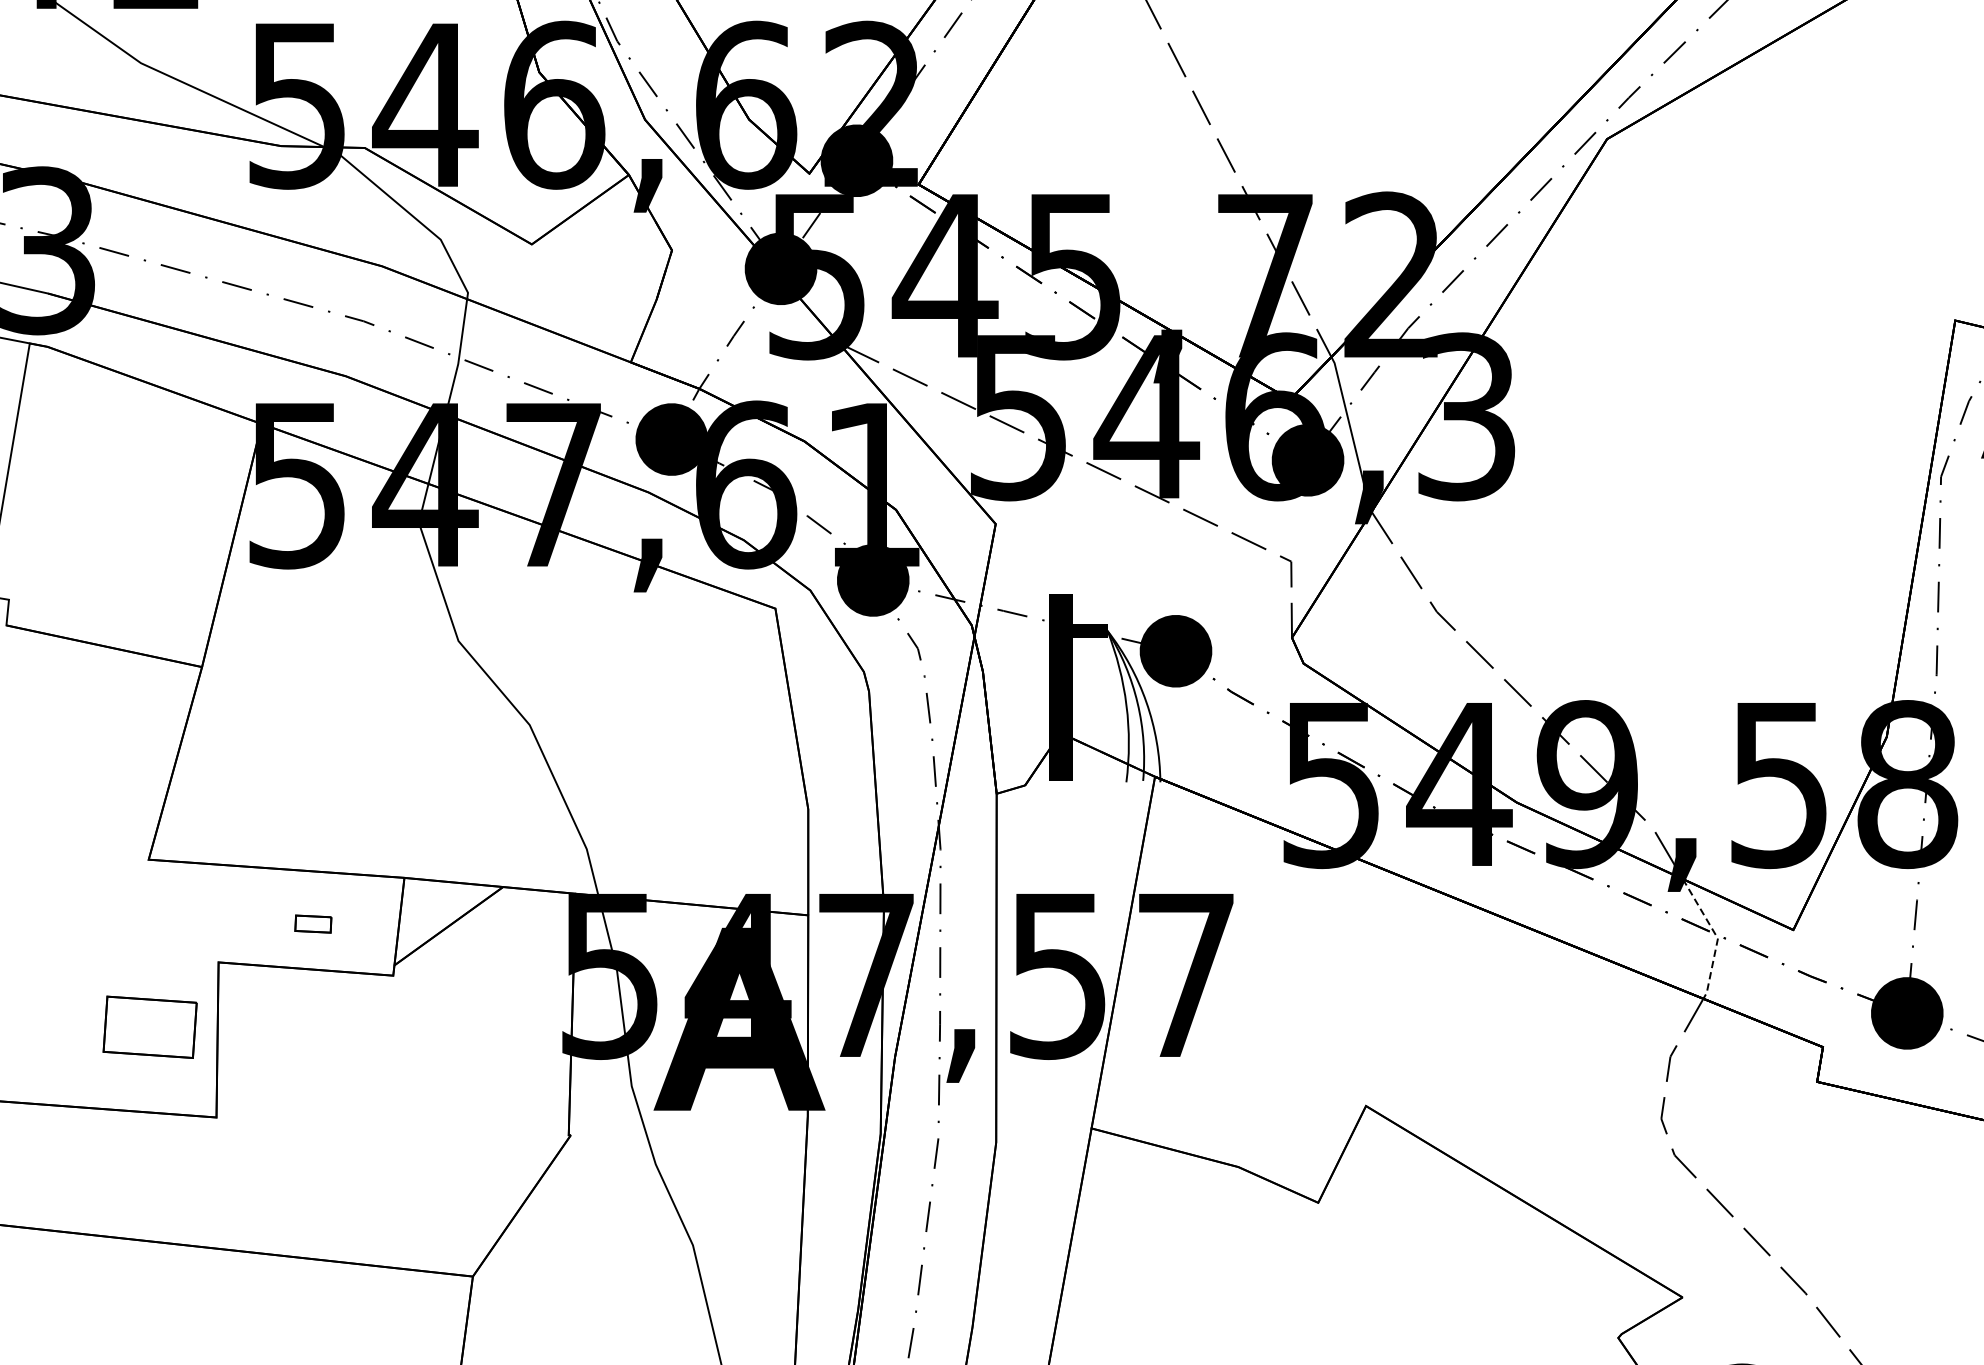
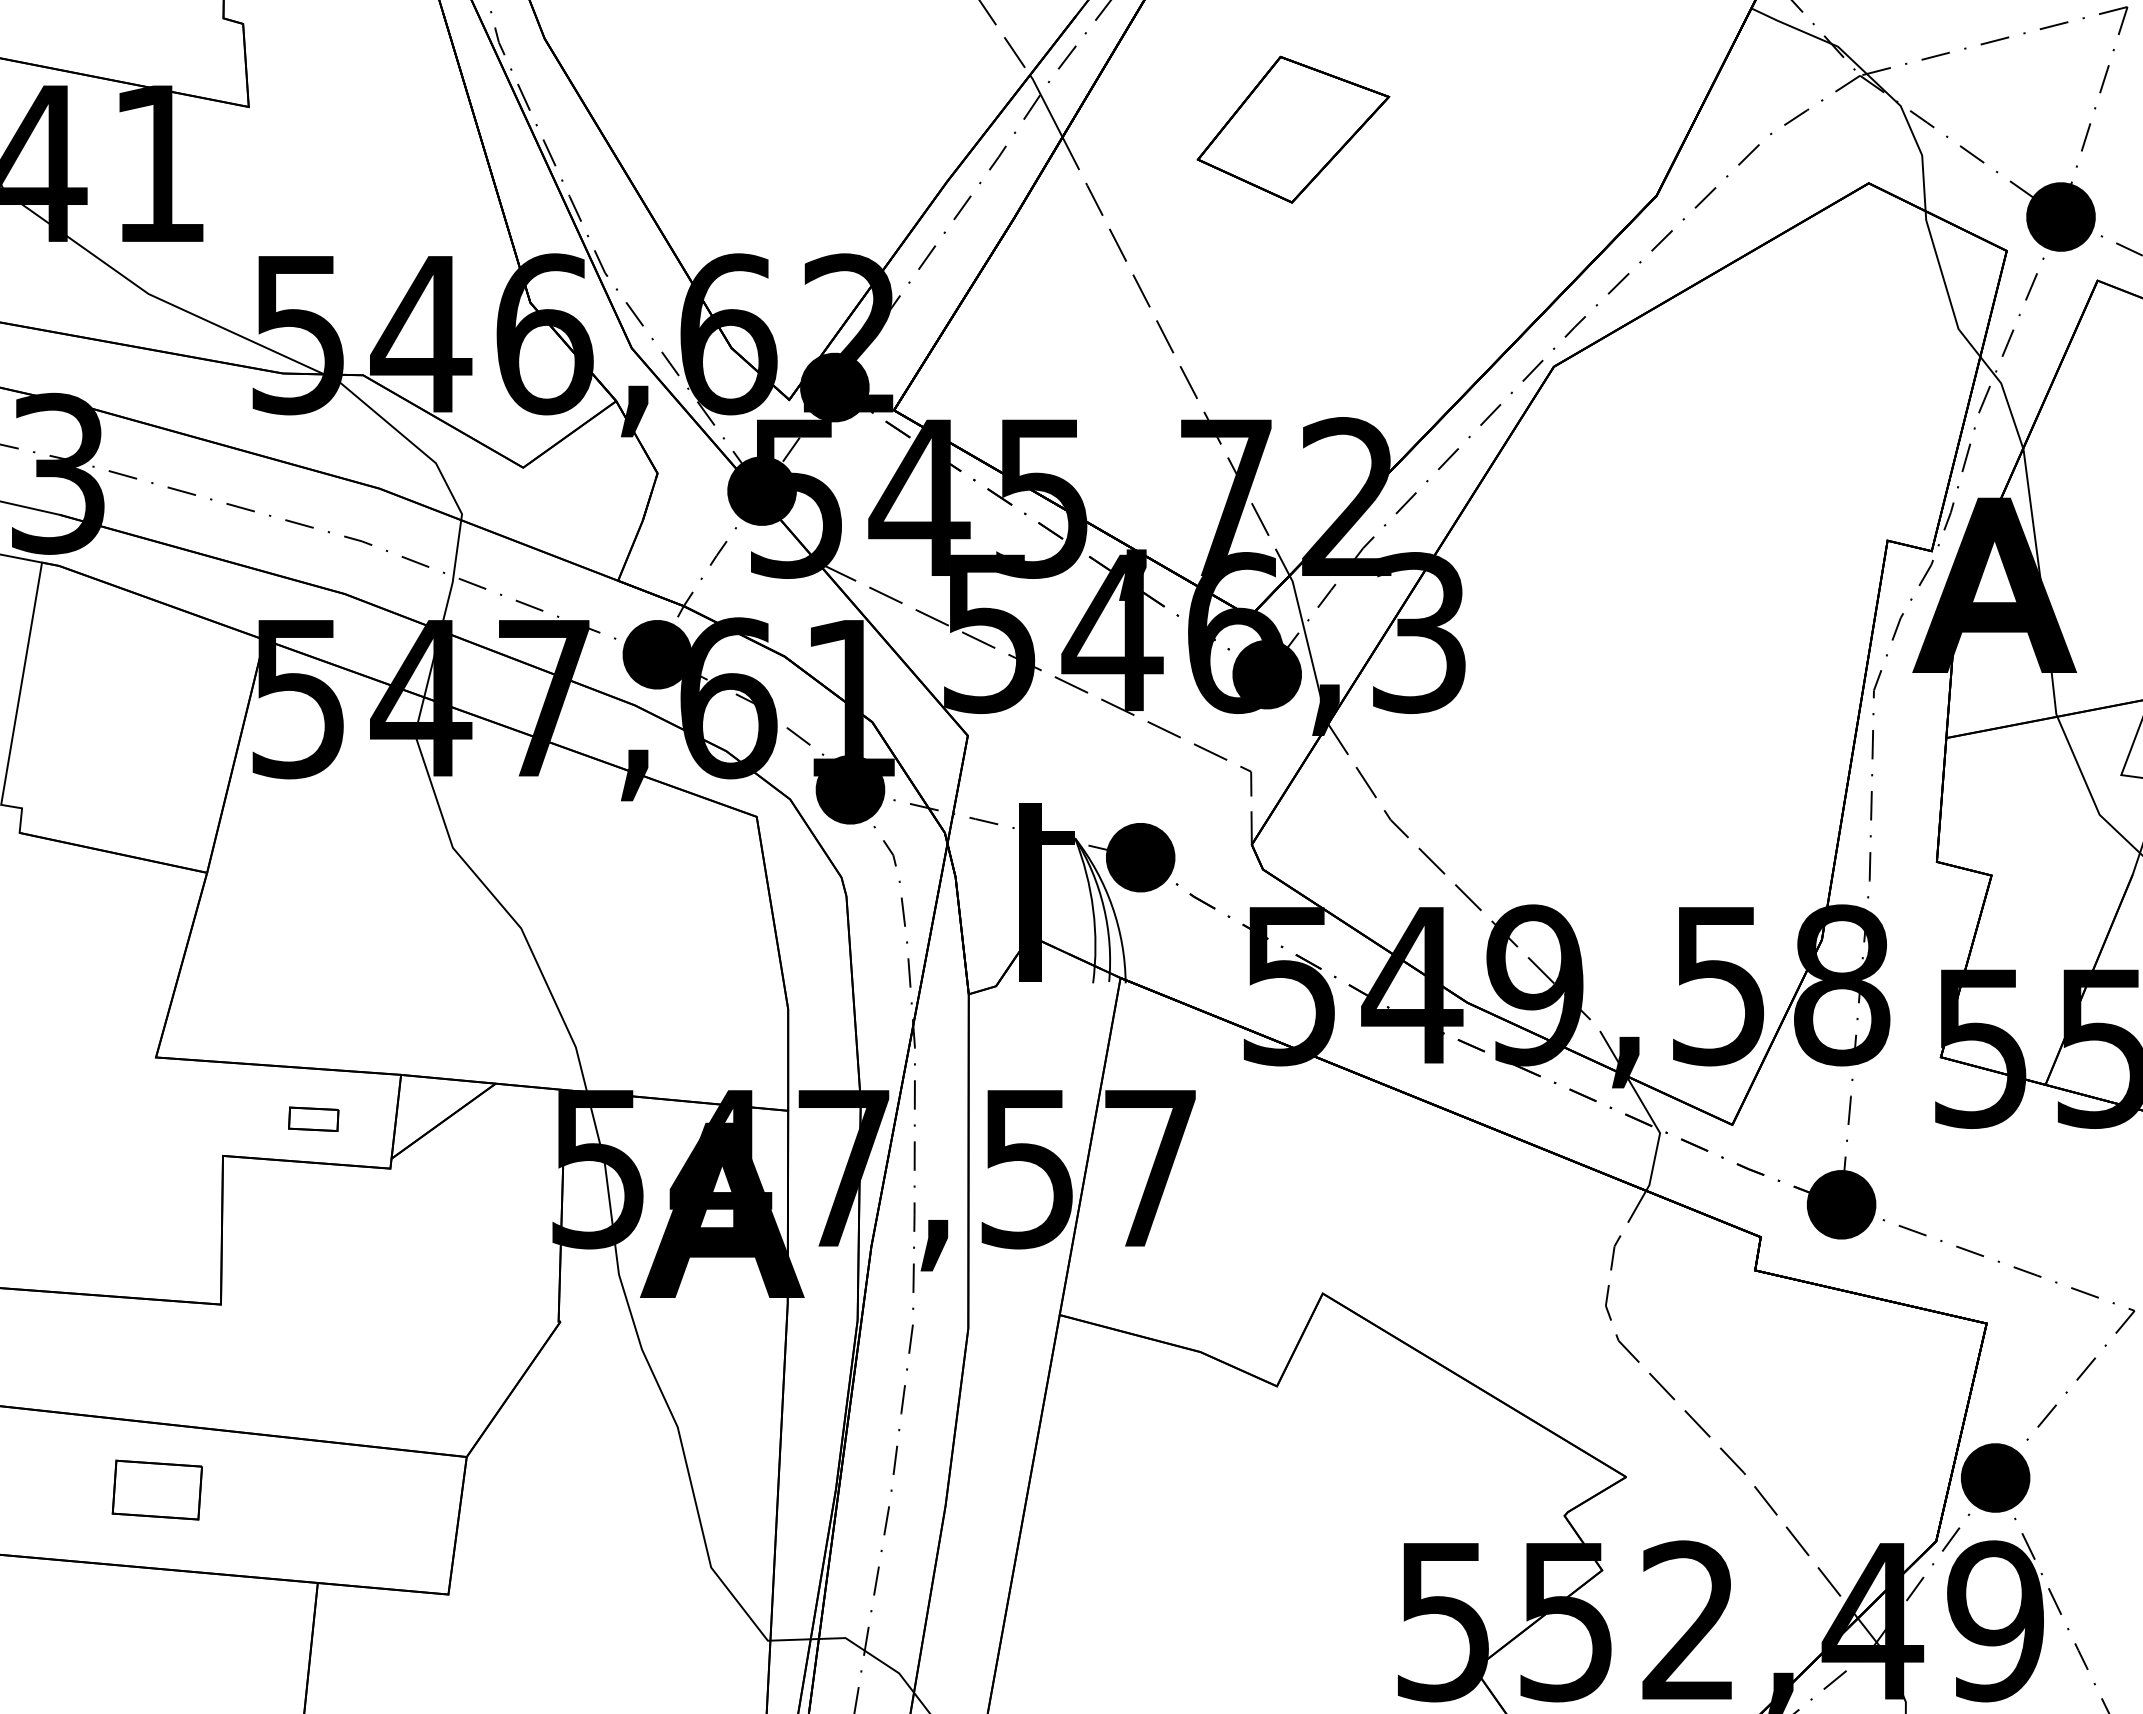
part: (313, 923) -> (313, 1118), size x1.43
line: (1717, 936) -> (1659, 1131), dashed -> solid
part: (149, 1026) -> (156, 1489), moved

